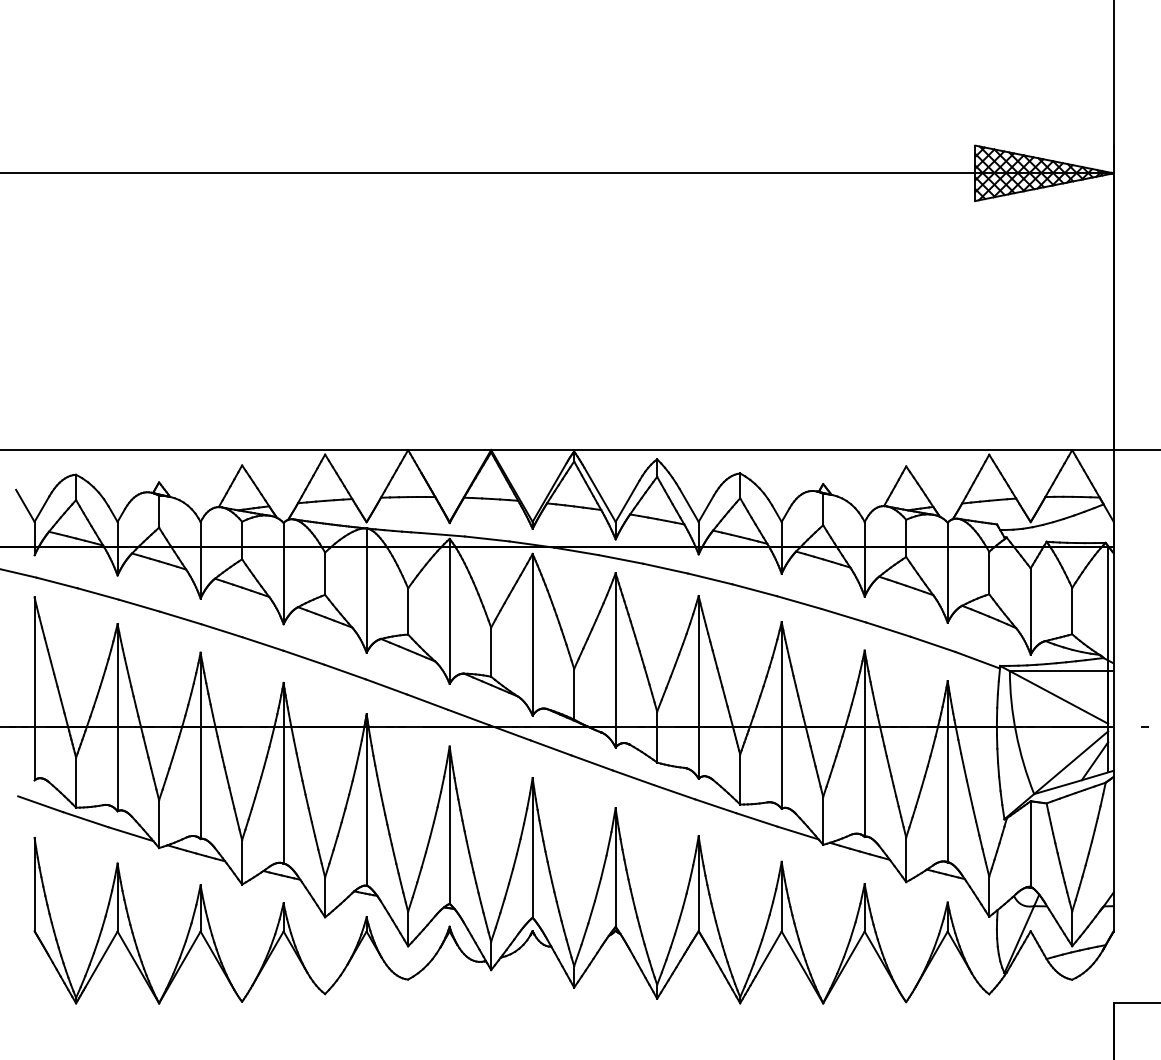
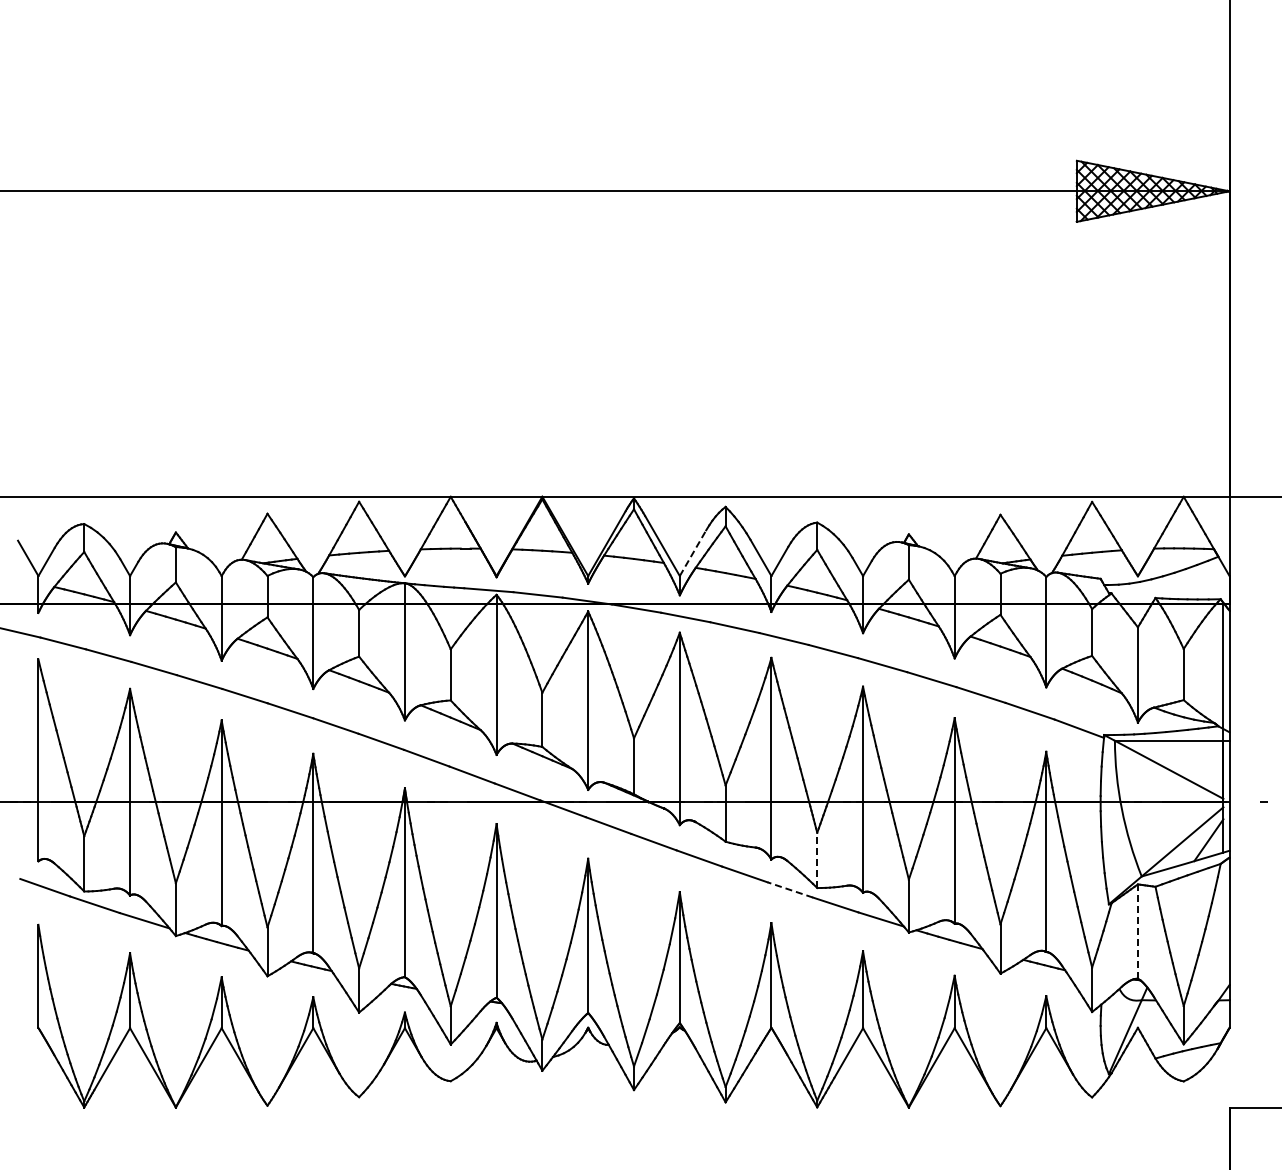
line: (628, 500) -> (693, 552), solid -> dashed
line: (740, 779) -> (817, 860), solid -> dashed
line: (715, 805) -> (790, 889), solid -> dashed
line: (1030, 843) -> (1137, 931), solid -> dashed

